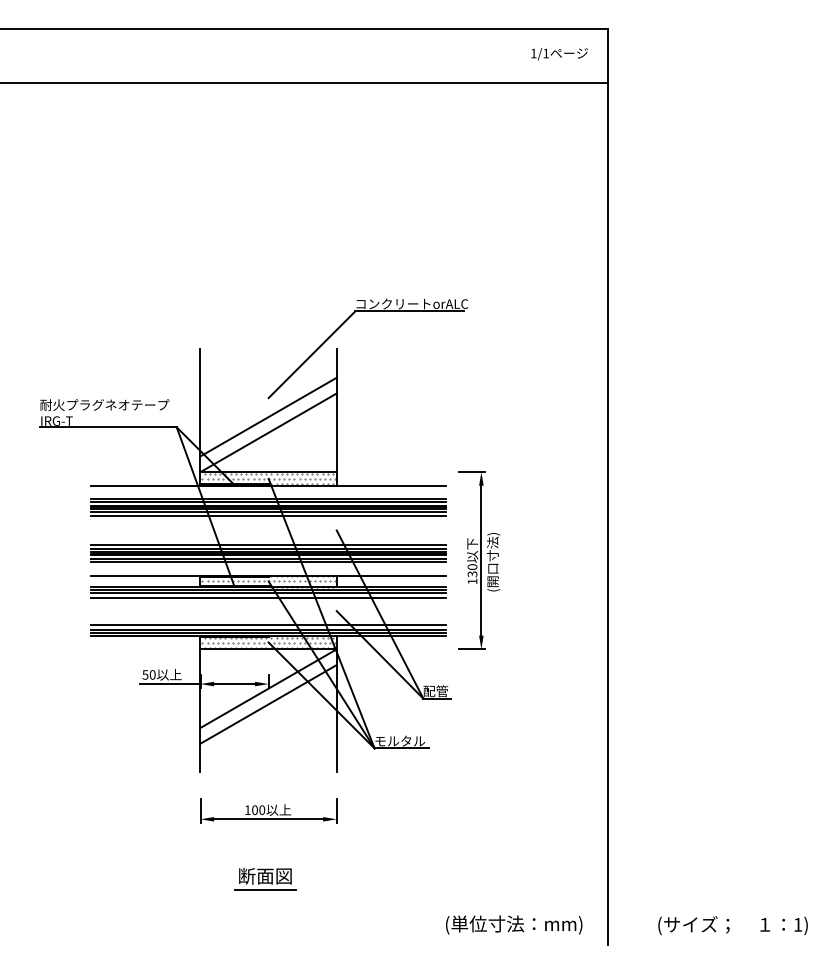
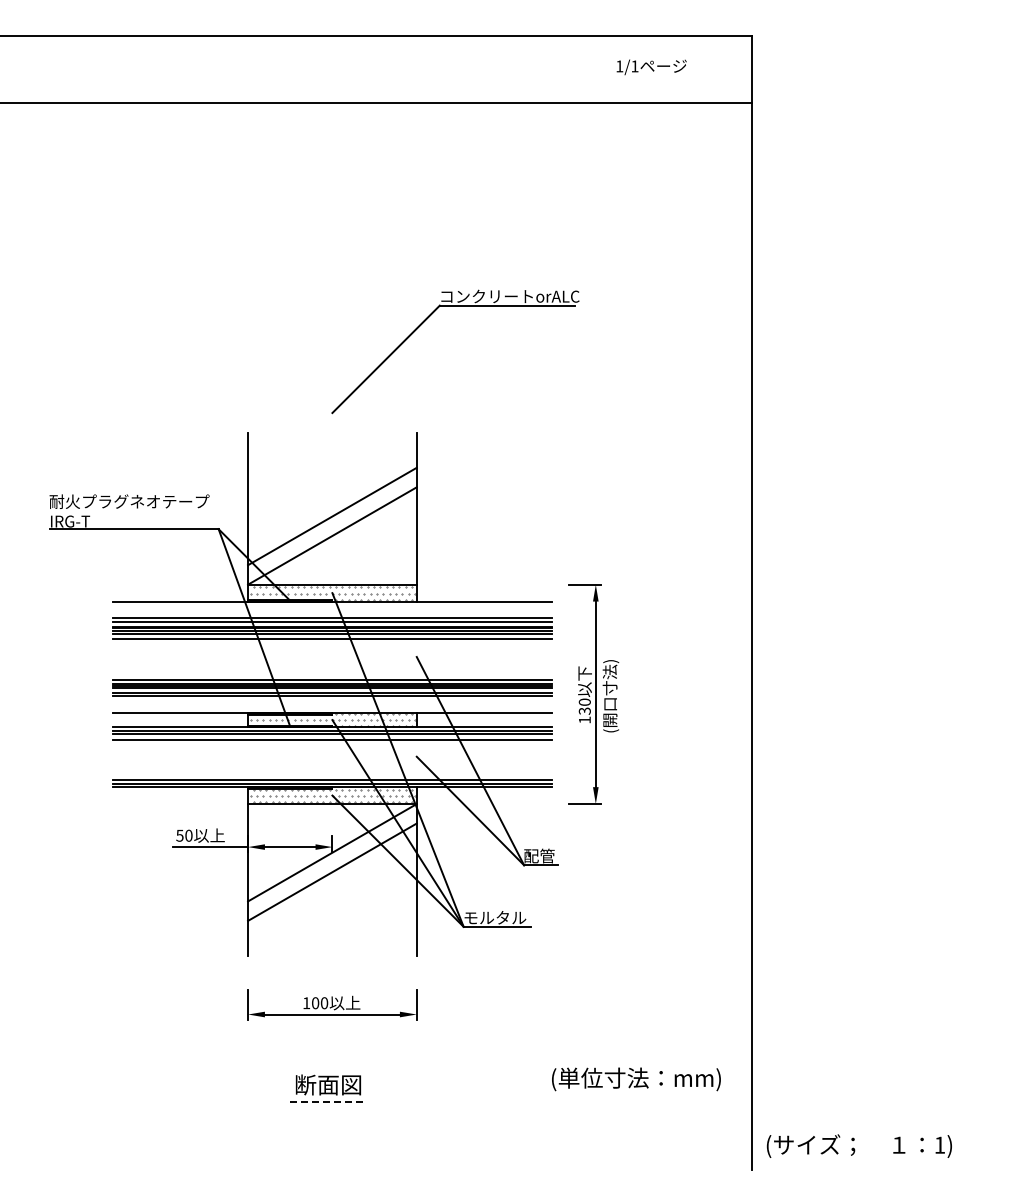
text: (559, 54) -> (651, 67), moved
part: (343, 324) -> (425, 321), moved
line: (268, 545) -> (332, 675), removed
line: (268, 625) -> (332, 774), removed
line: (266, 890) -> (329, 1102), solid -> dashed
text: (514, 925) -> (636, 1079), moved
text: (732, 925) -> (858, 1145), moved

